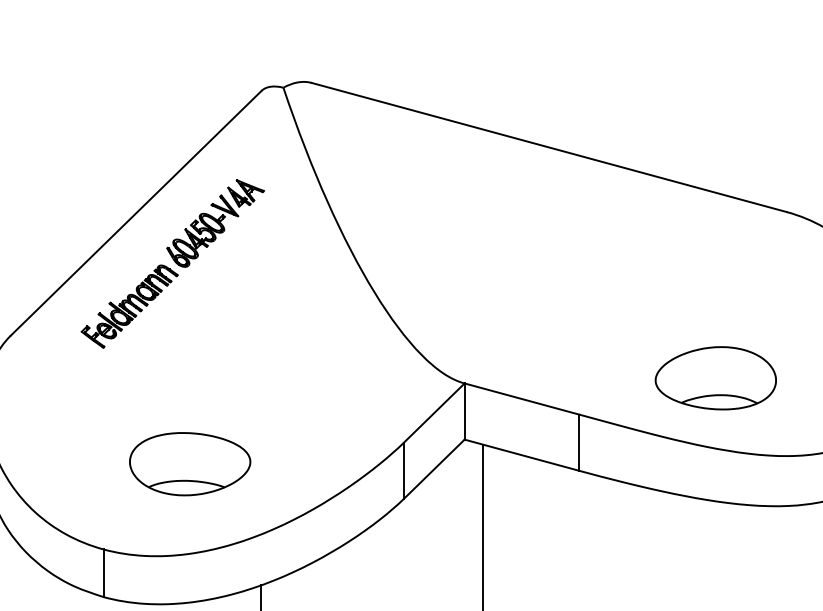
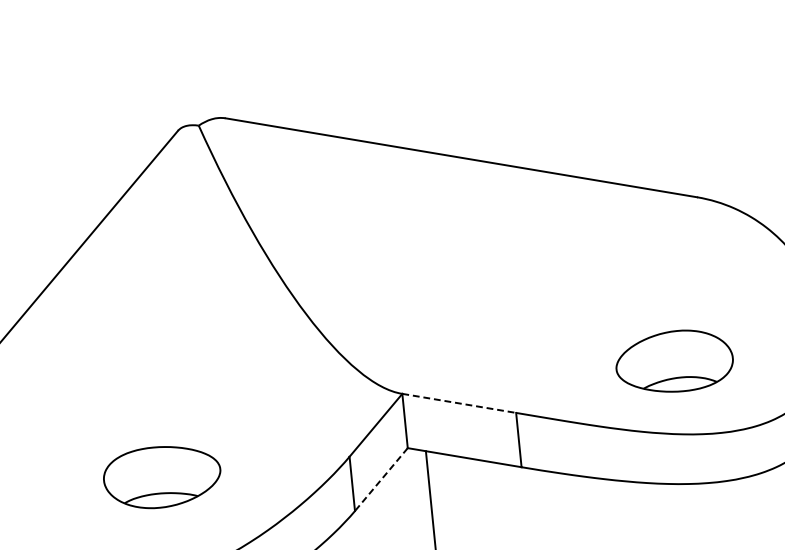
part: (172, 263) -> (108, 306), removed
part: (715, 378) -> (674, 361), moved
line: (522, 399) -> (459, 403), solid -> dashed
part: (190, 464) -> (162, 477), moved
line: (434, 469) -> (381, 479), solid -> dashed

